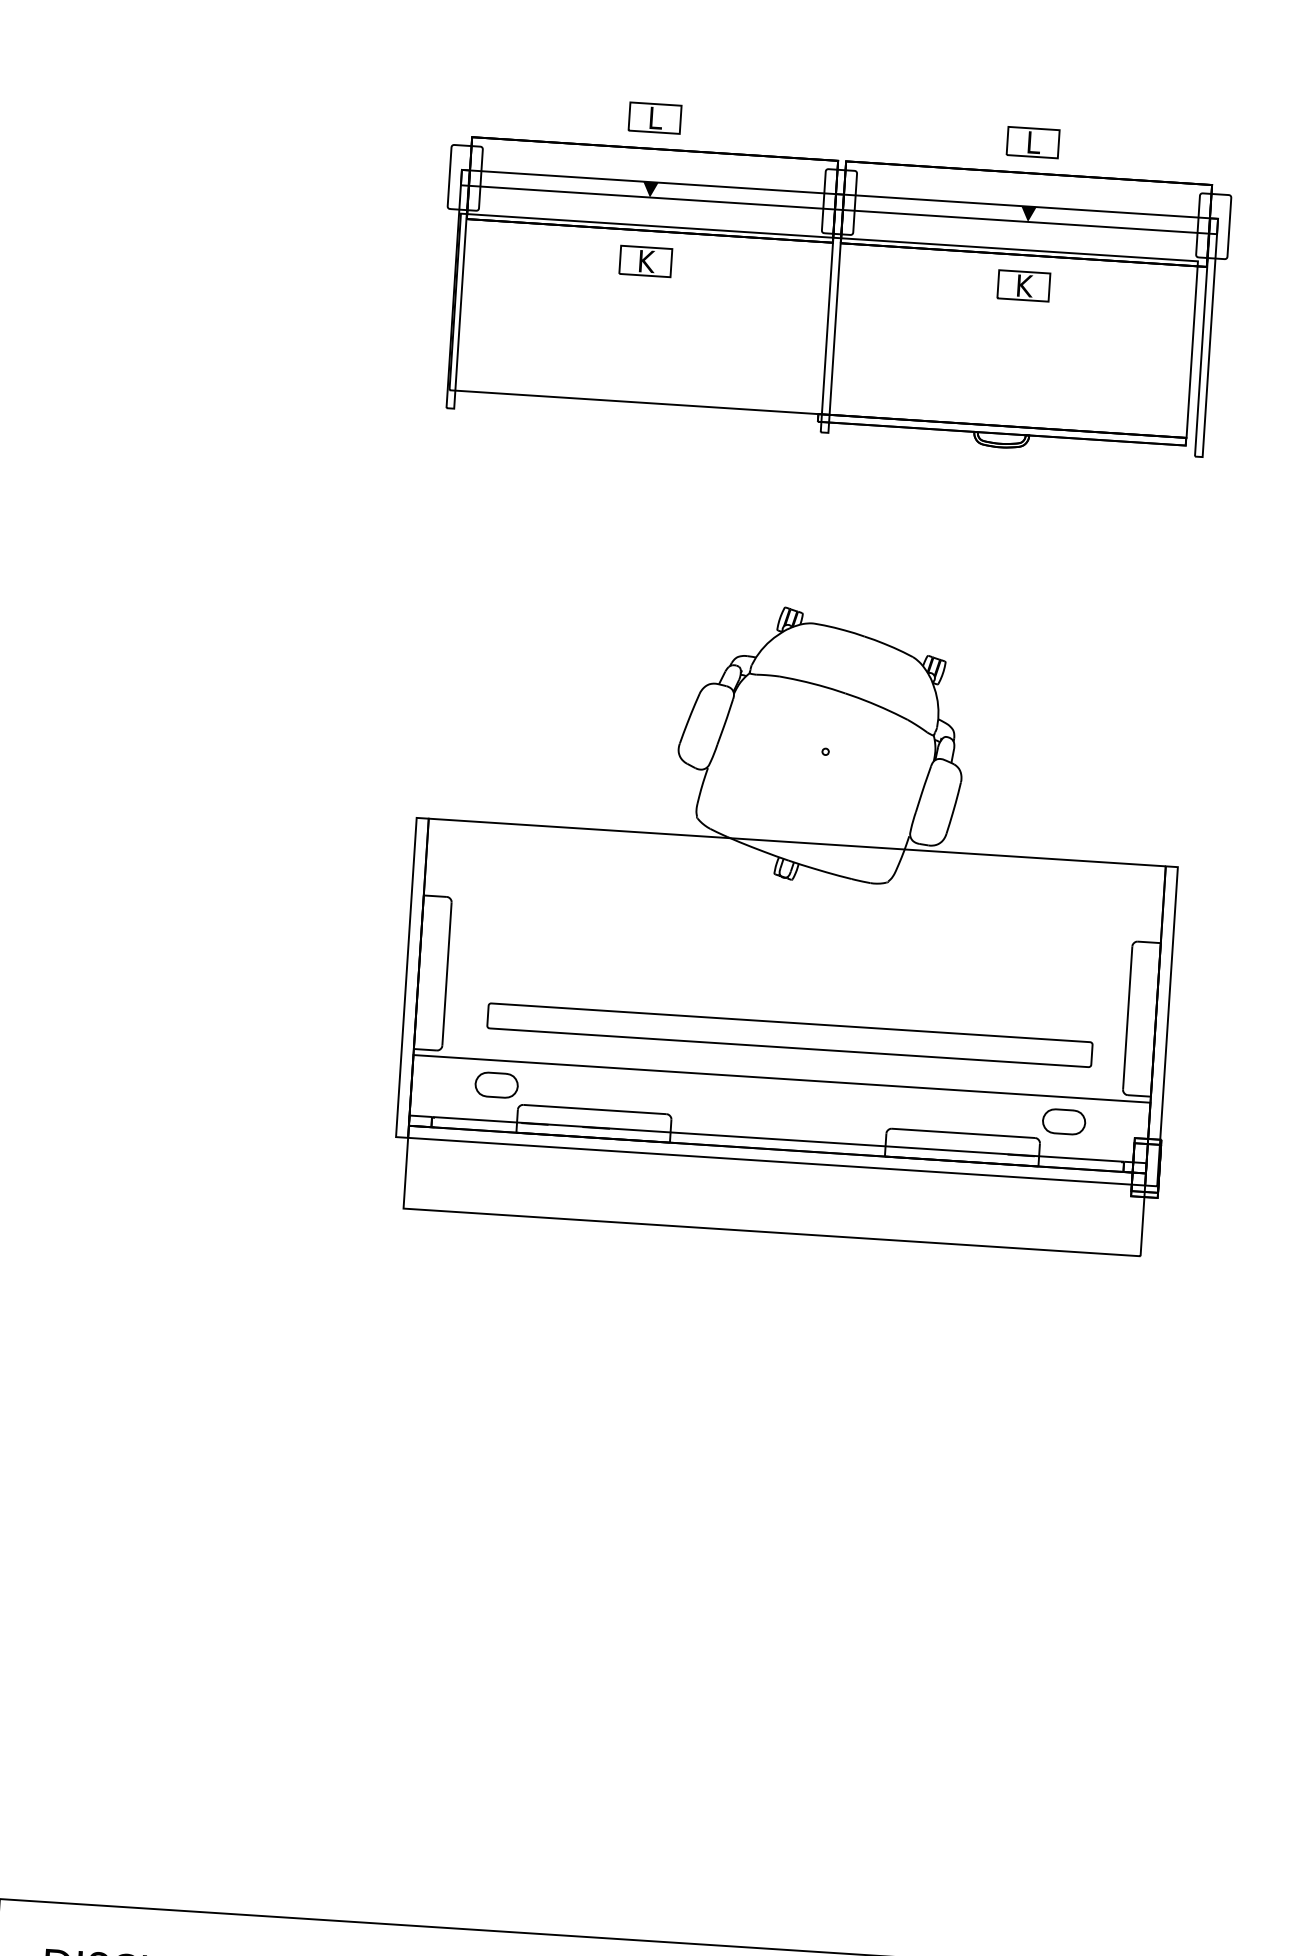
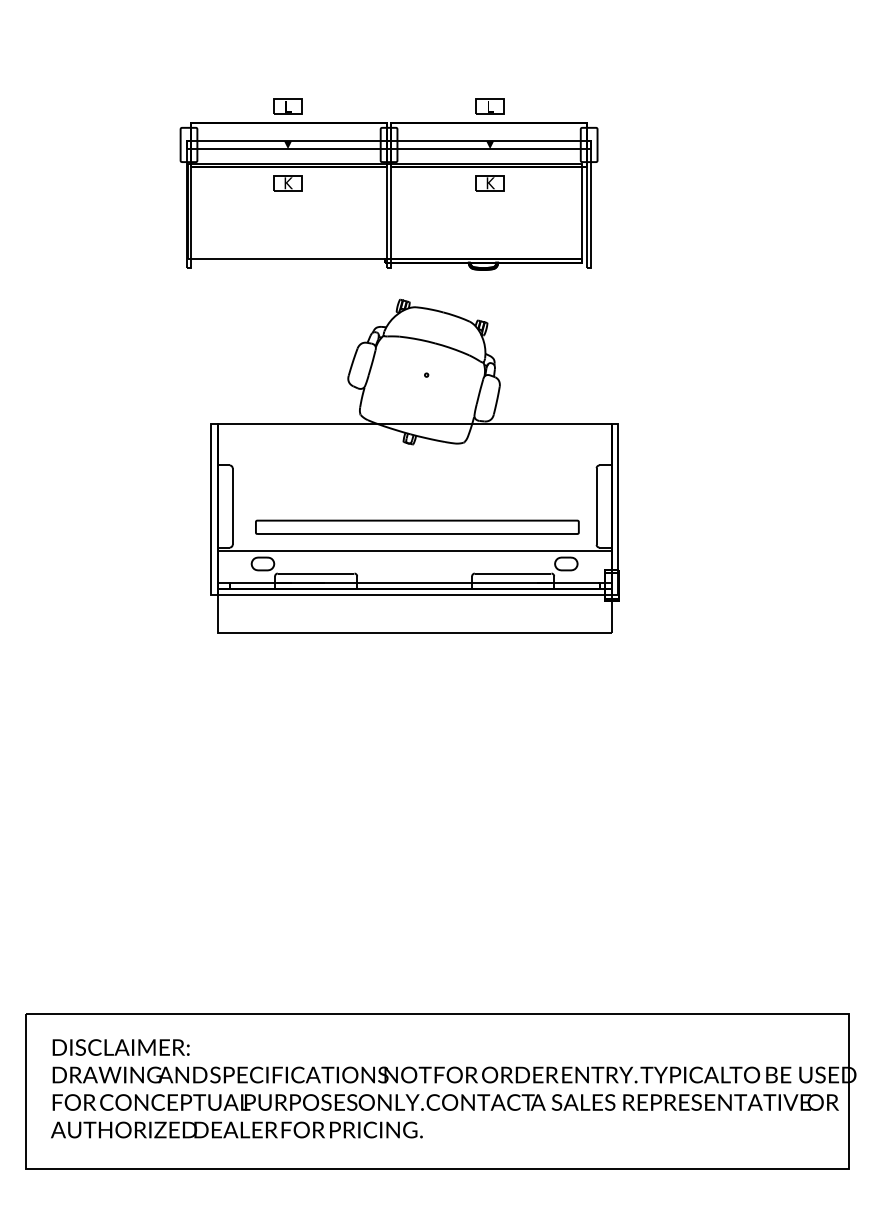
part: (833, 275) -> (388, 184), moved

